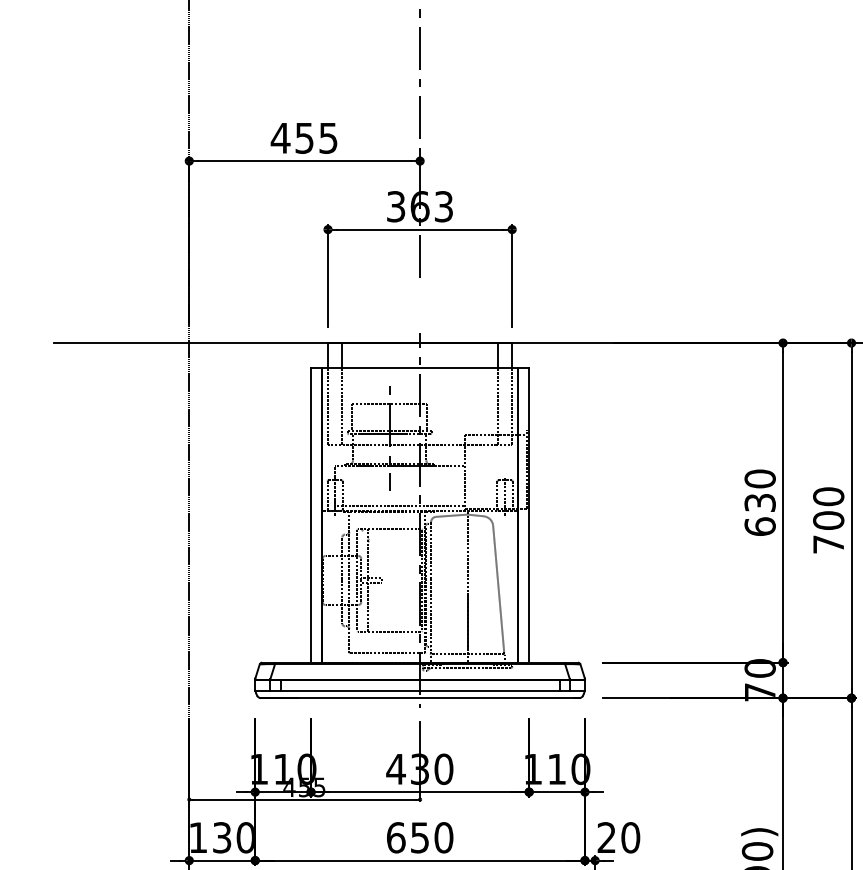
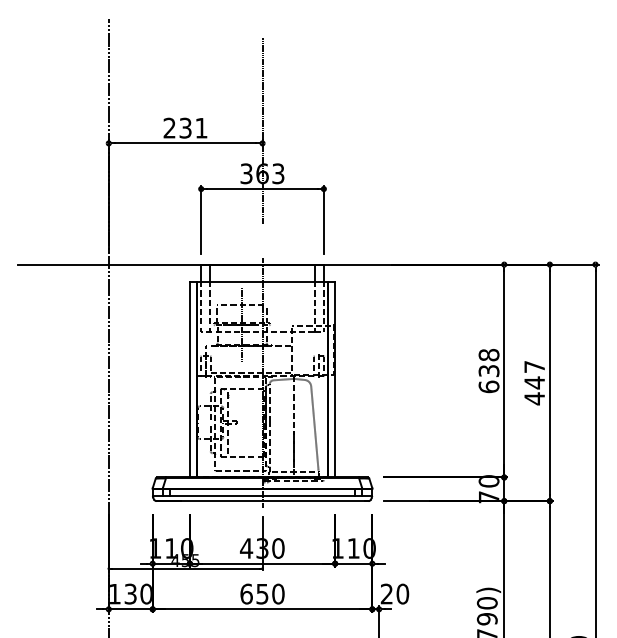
text: (304, 137) -> (185, 127), 455 -> 231
text: (760, 478) -> (489, 354), 630 -> 638
text: (828, 520) -> (534, 382), 700 -> 447

